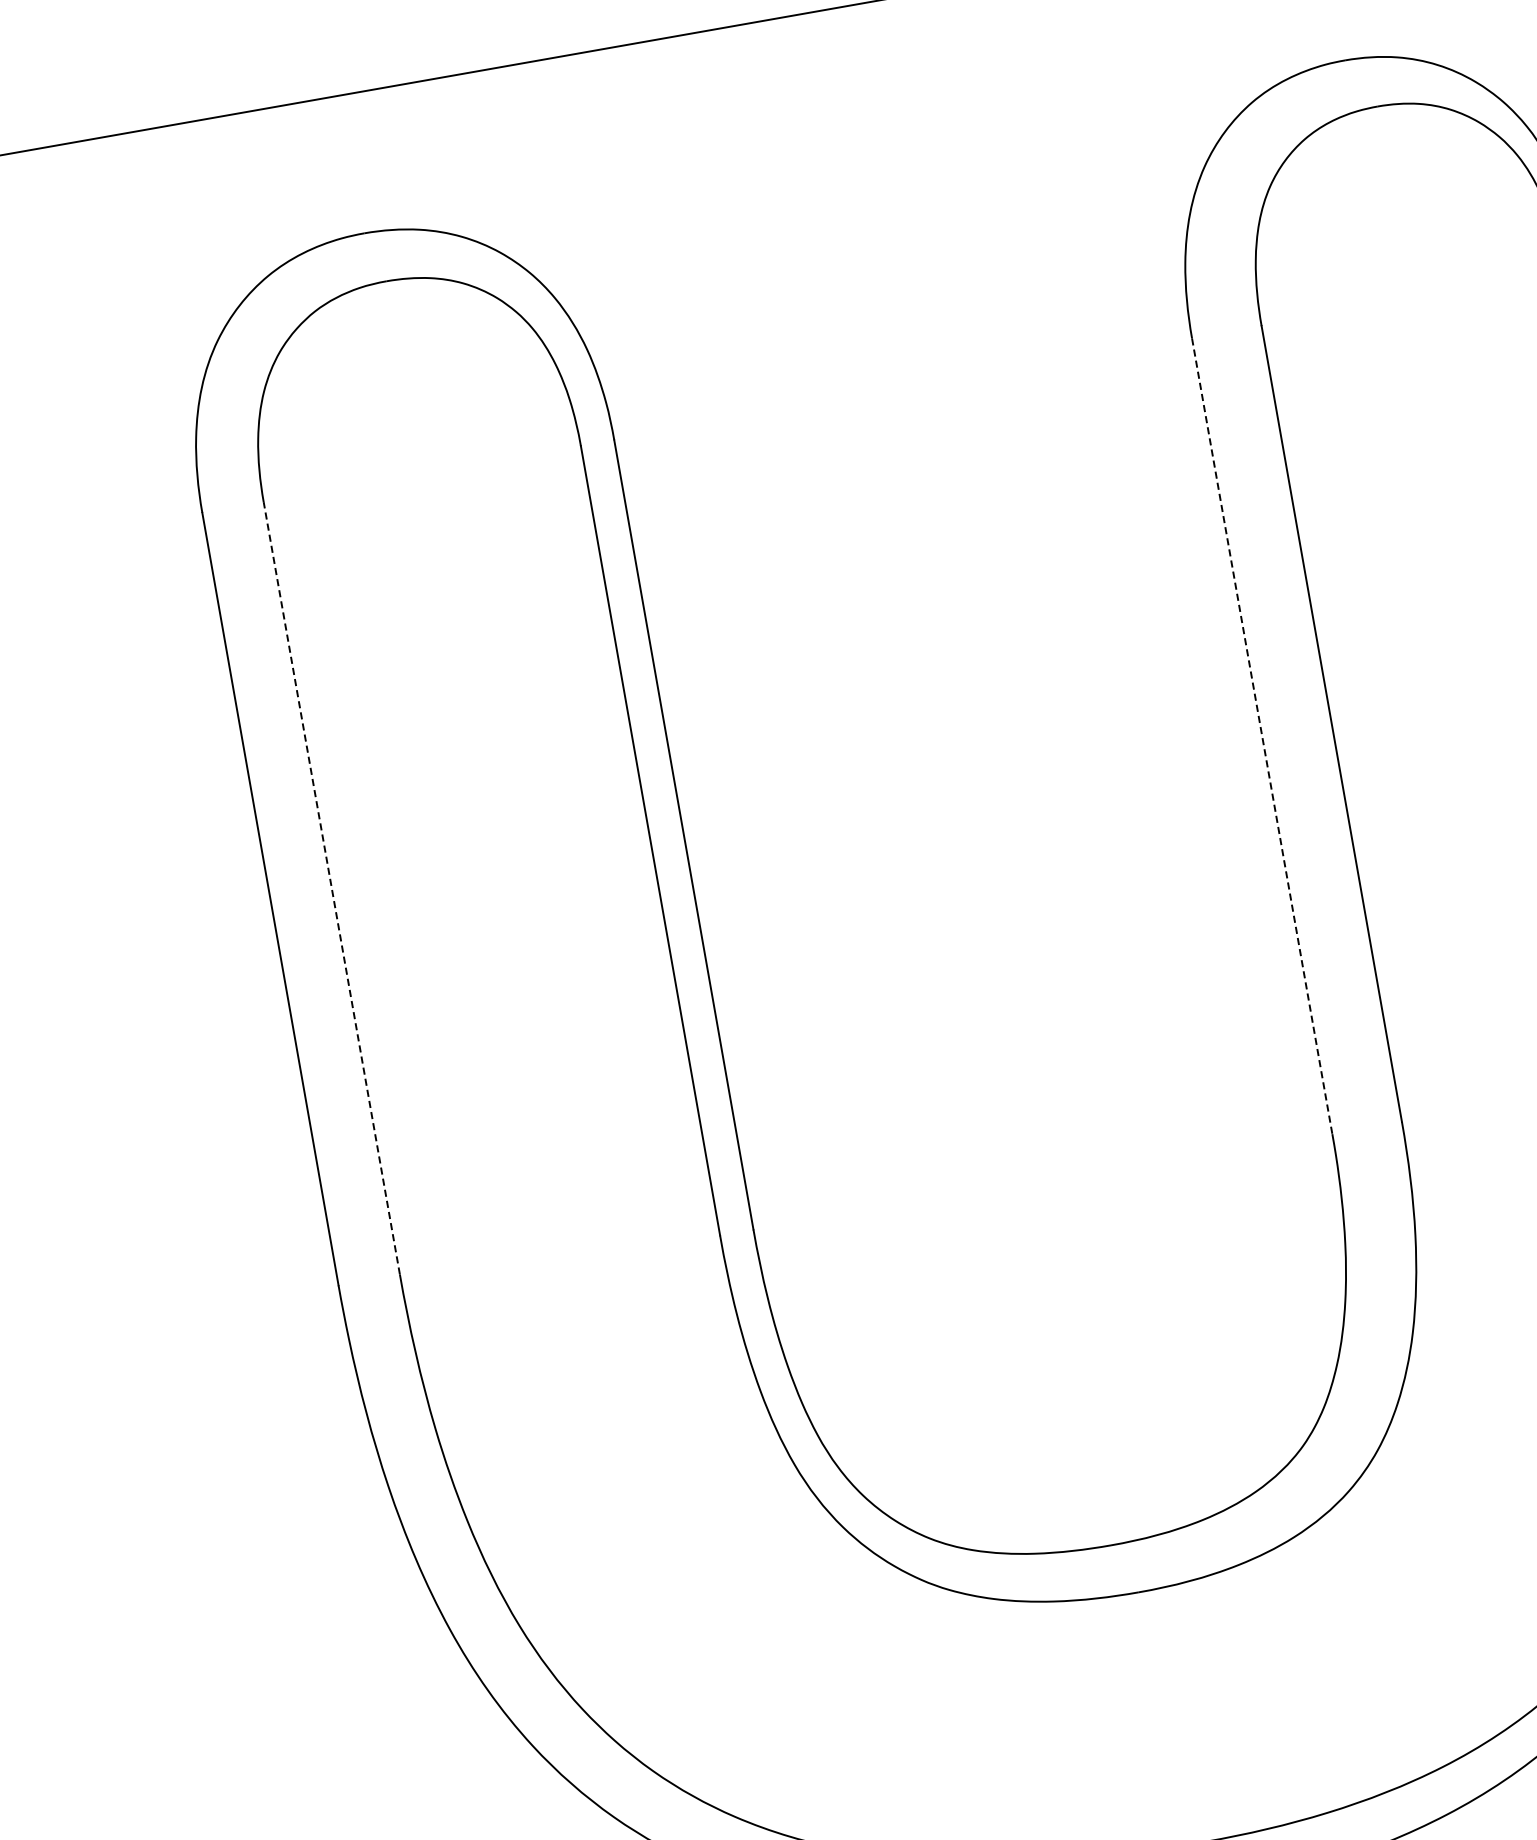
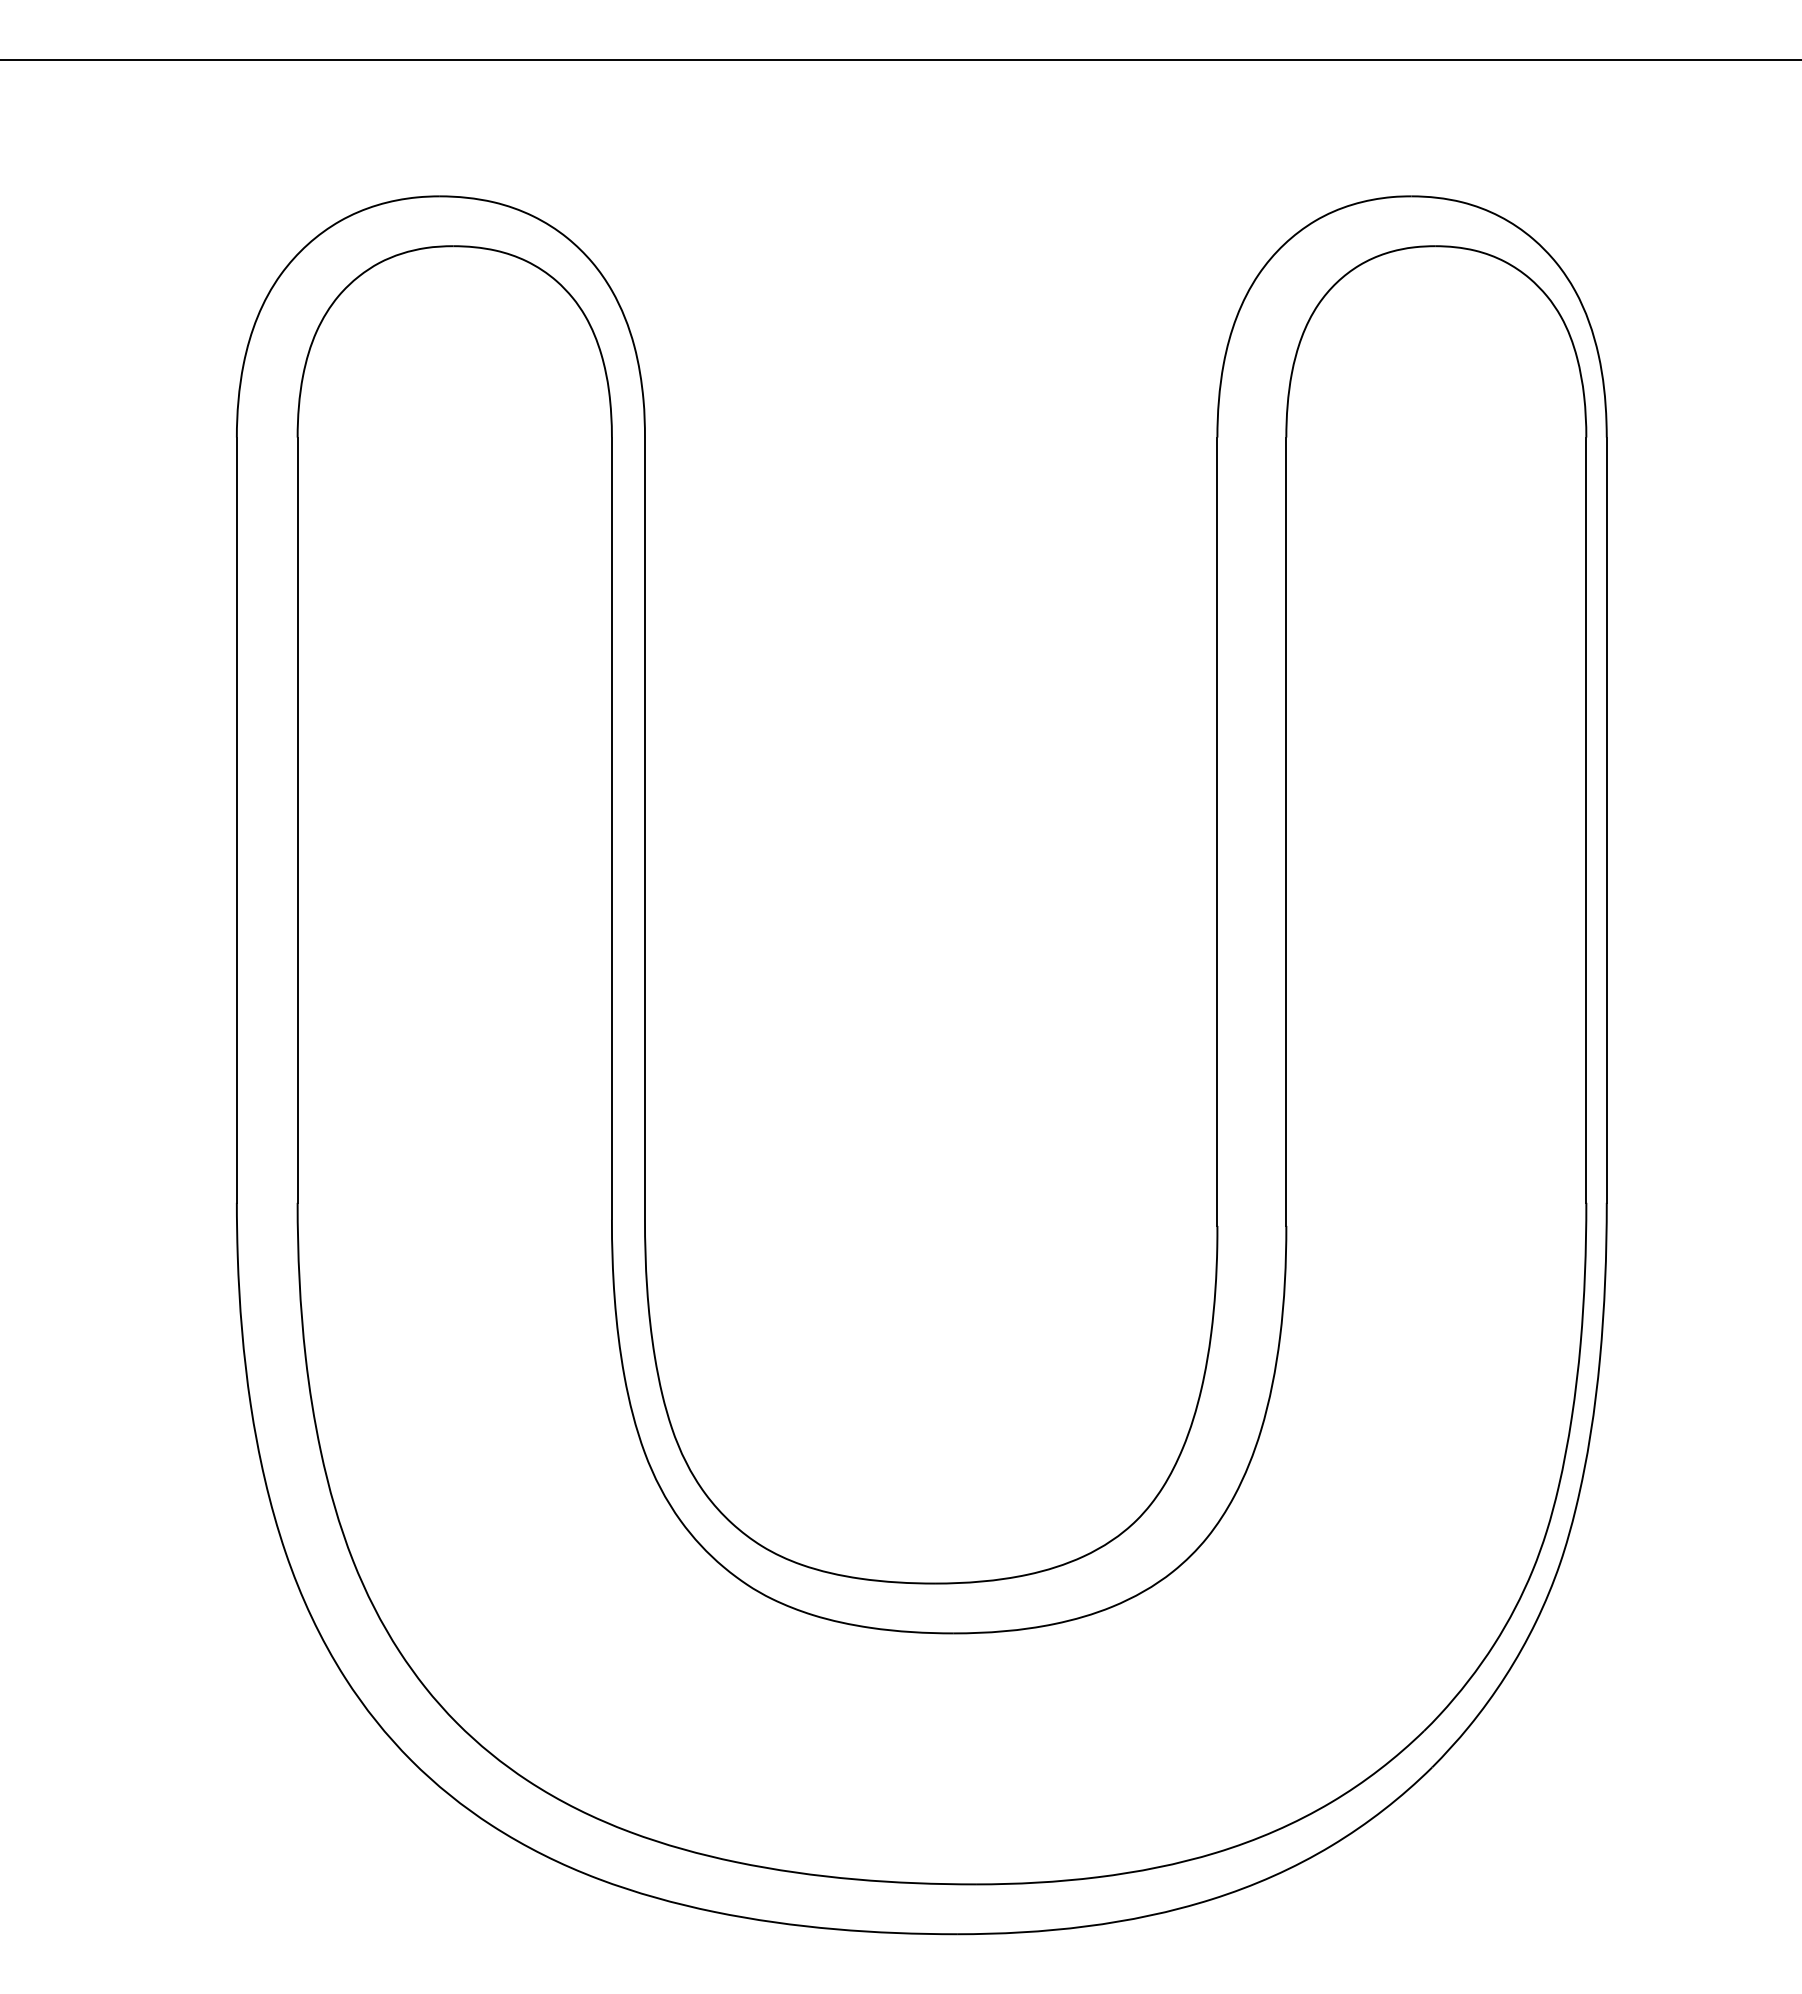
line: (1262, 737) -> (1217, 832), dashed -> solid
line: (331, 888) -> (297, 820), dashed -> solid

